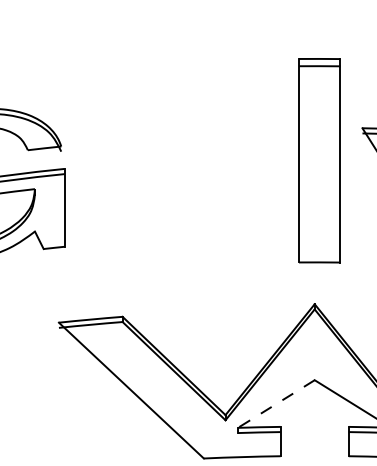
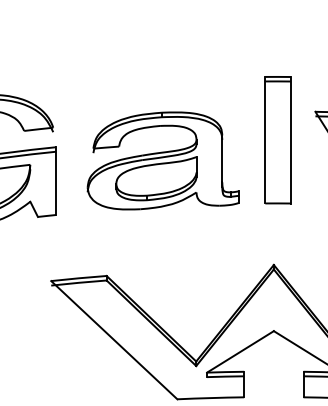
part: (318, 161) -> (277, 140), size x0.71
part: (186, 184) -> (162, 160), added
line: (276, 404) -> (240, 352), dashed -> solid

